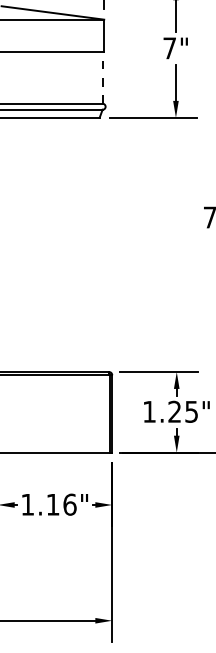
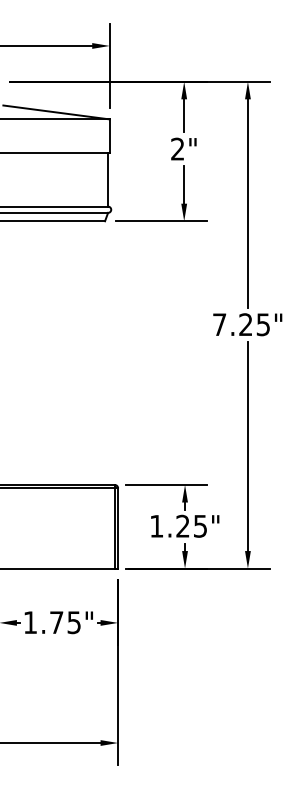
text: (169, 47) -> (177, 148), 7" -> 2"
line: (102, 77) -> (108, 179), dashed -> solid
text: (61, 504) -> (65, 622), 1.16" -> 1.75"

